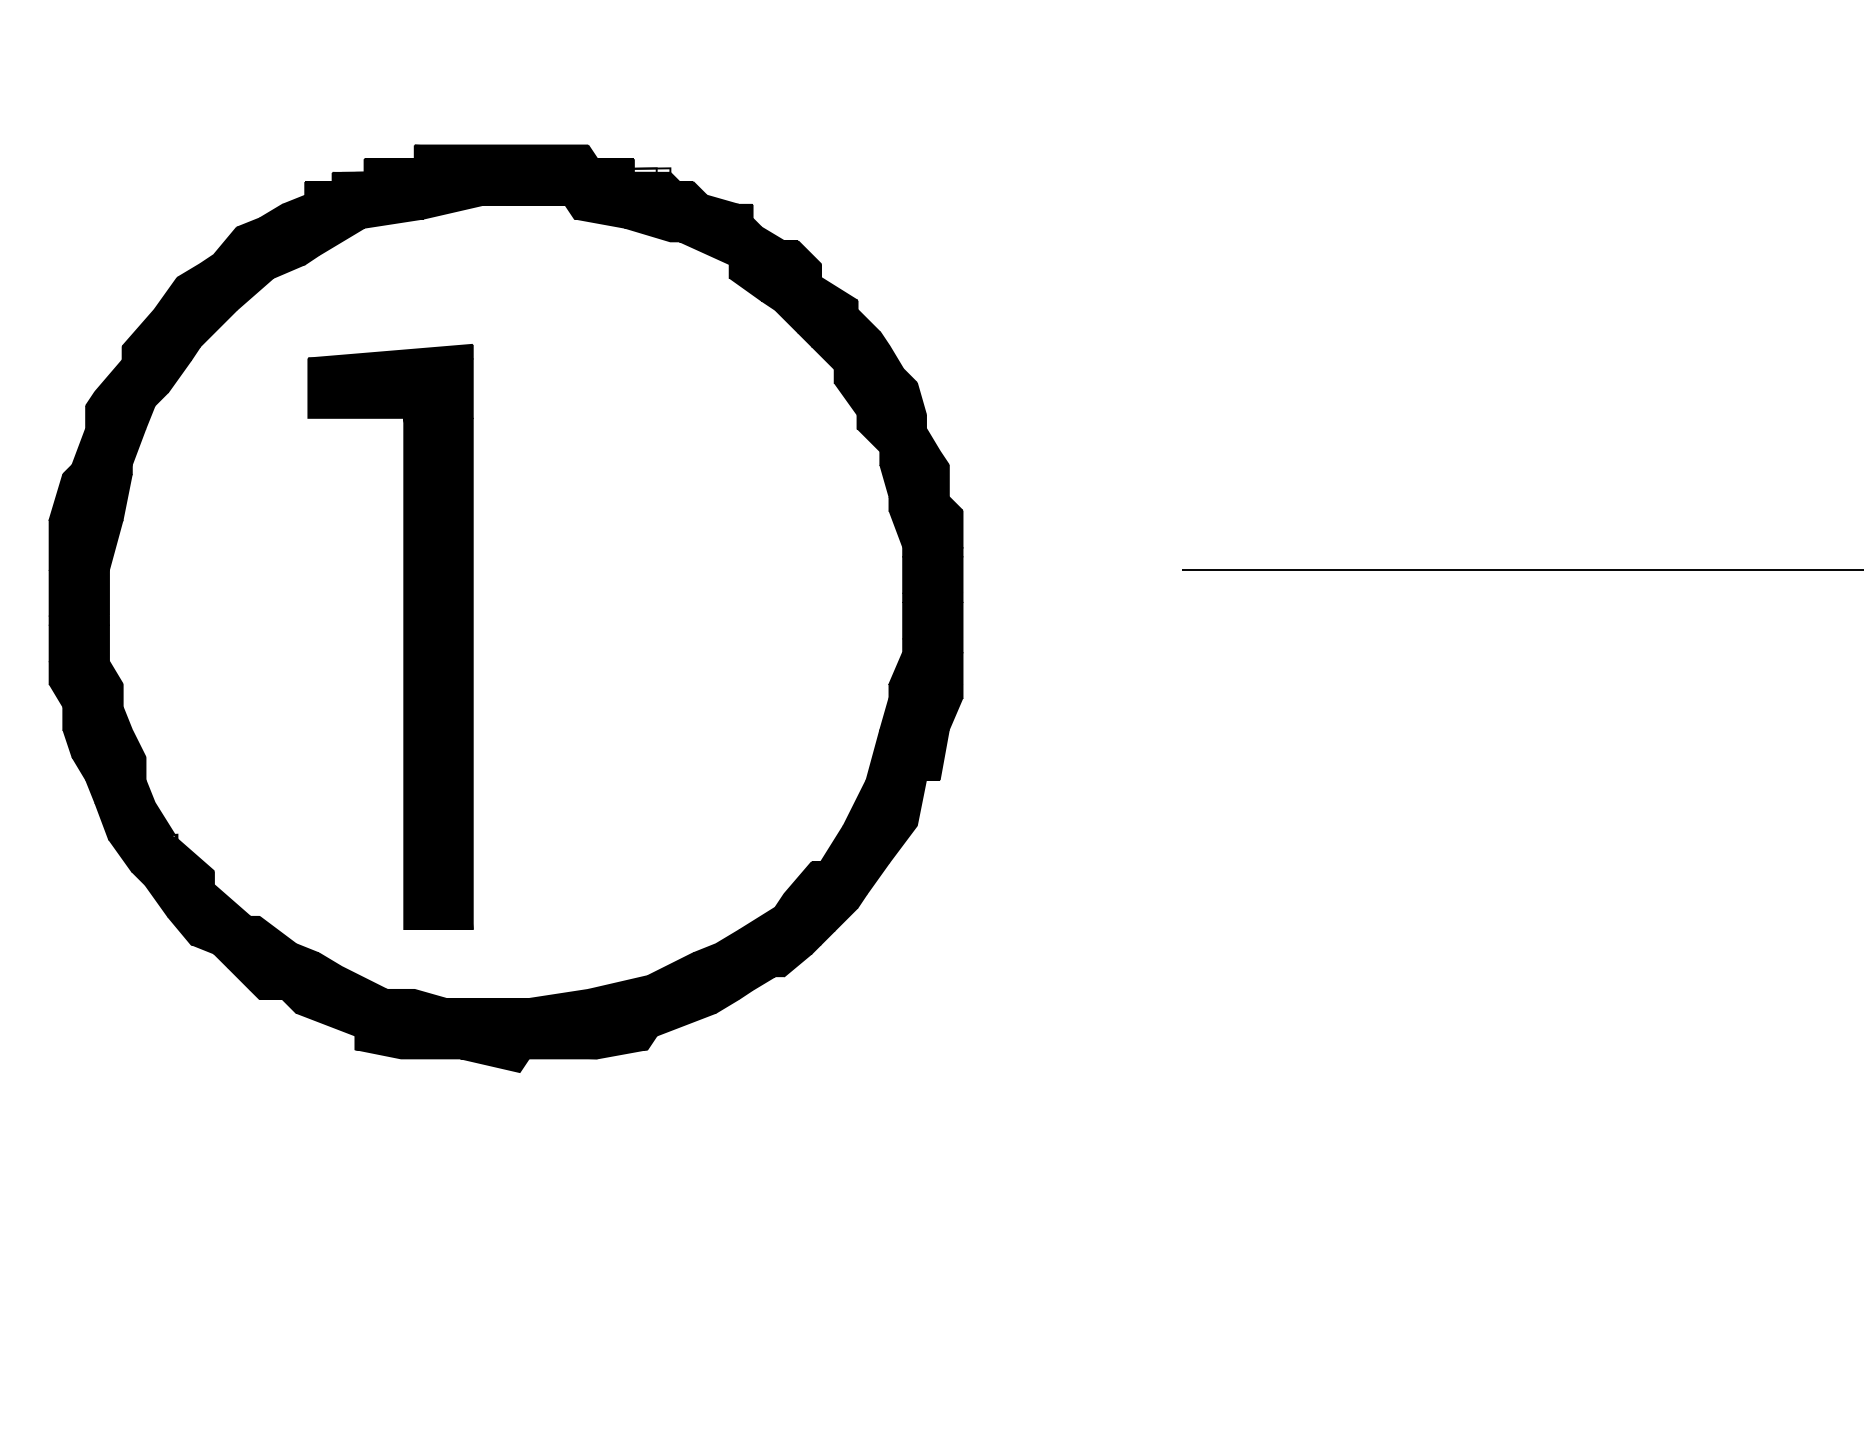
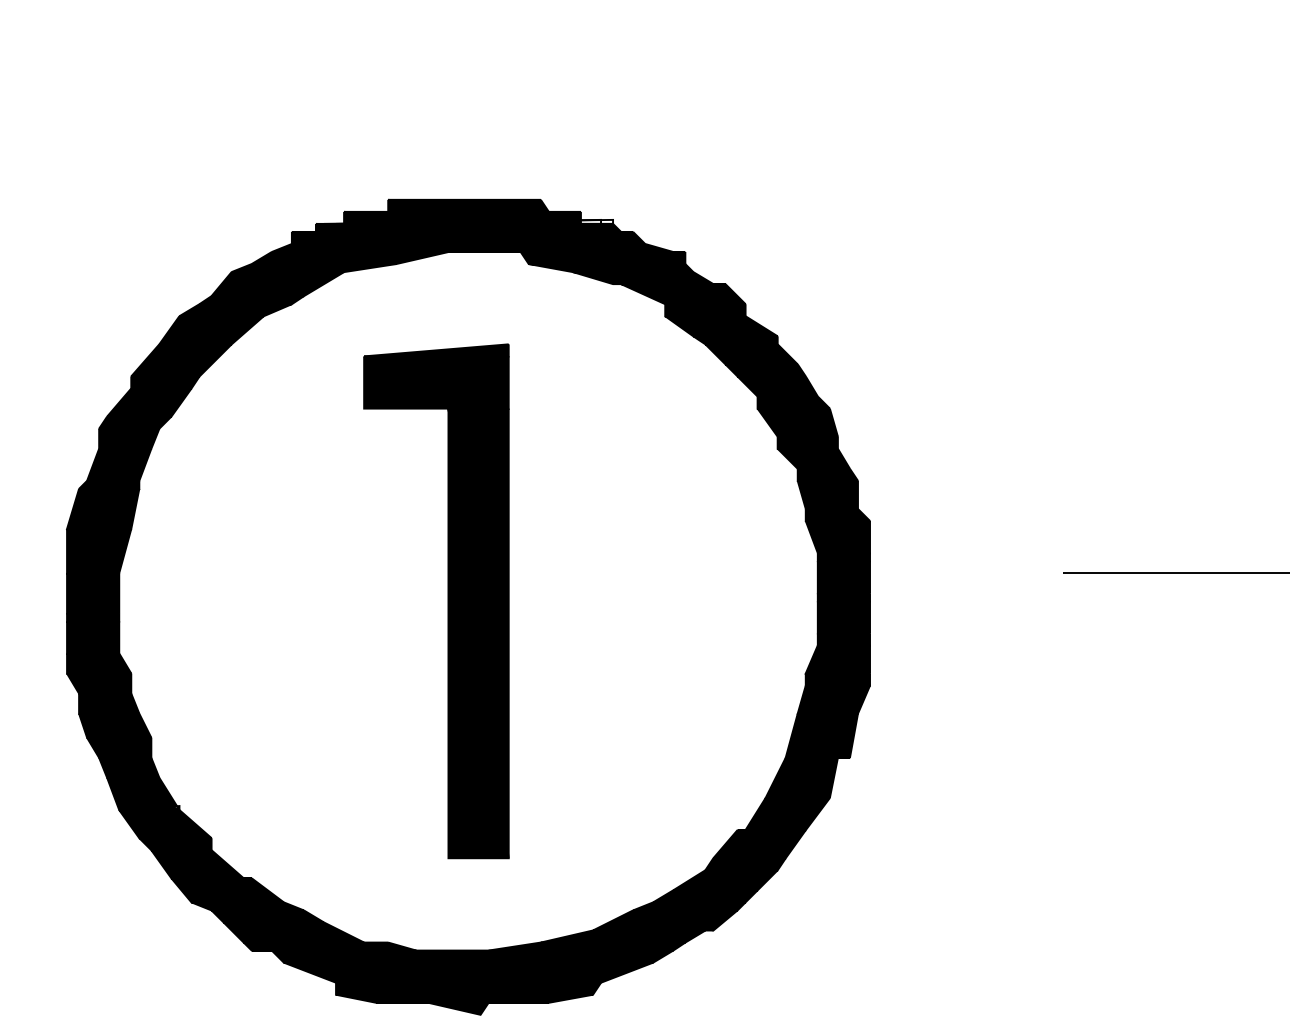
part: (403, 636) -> (447, 600), moved

